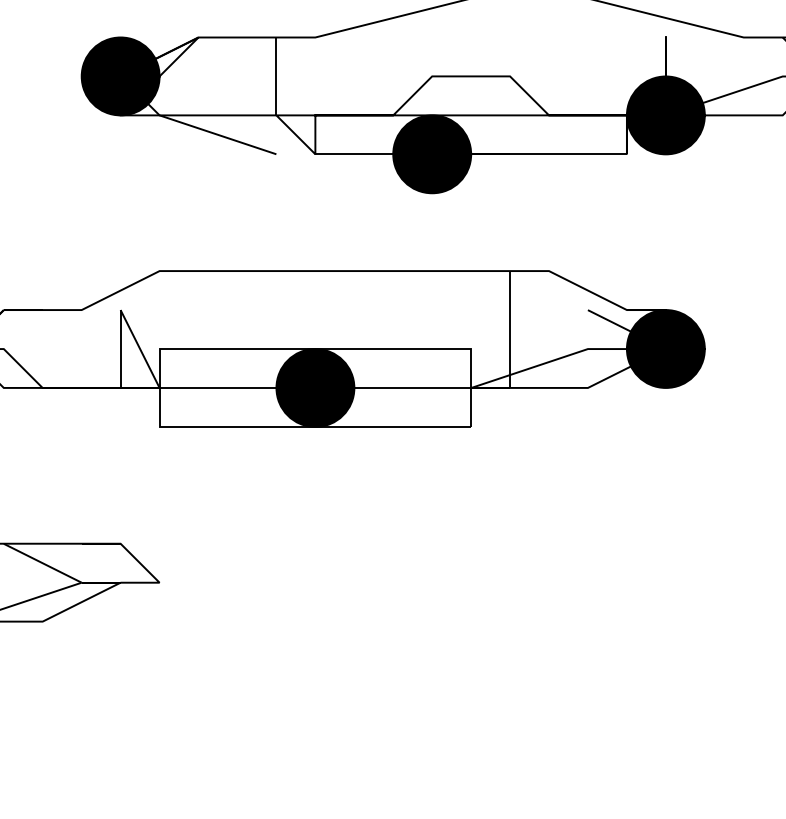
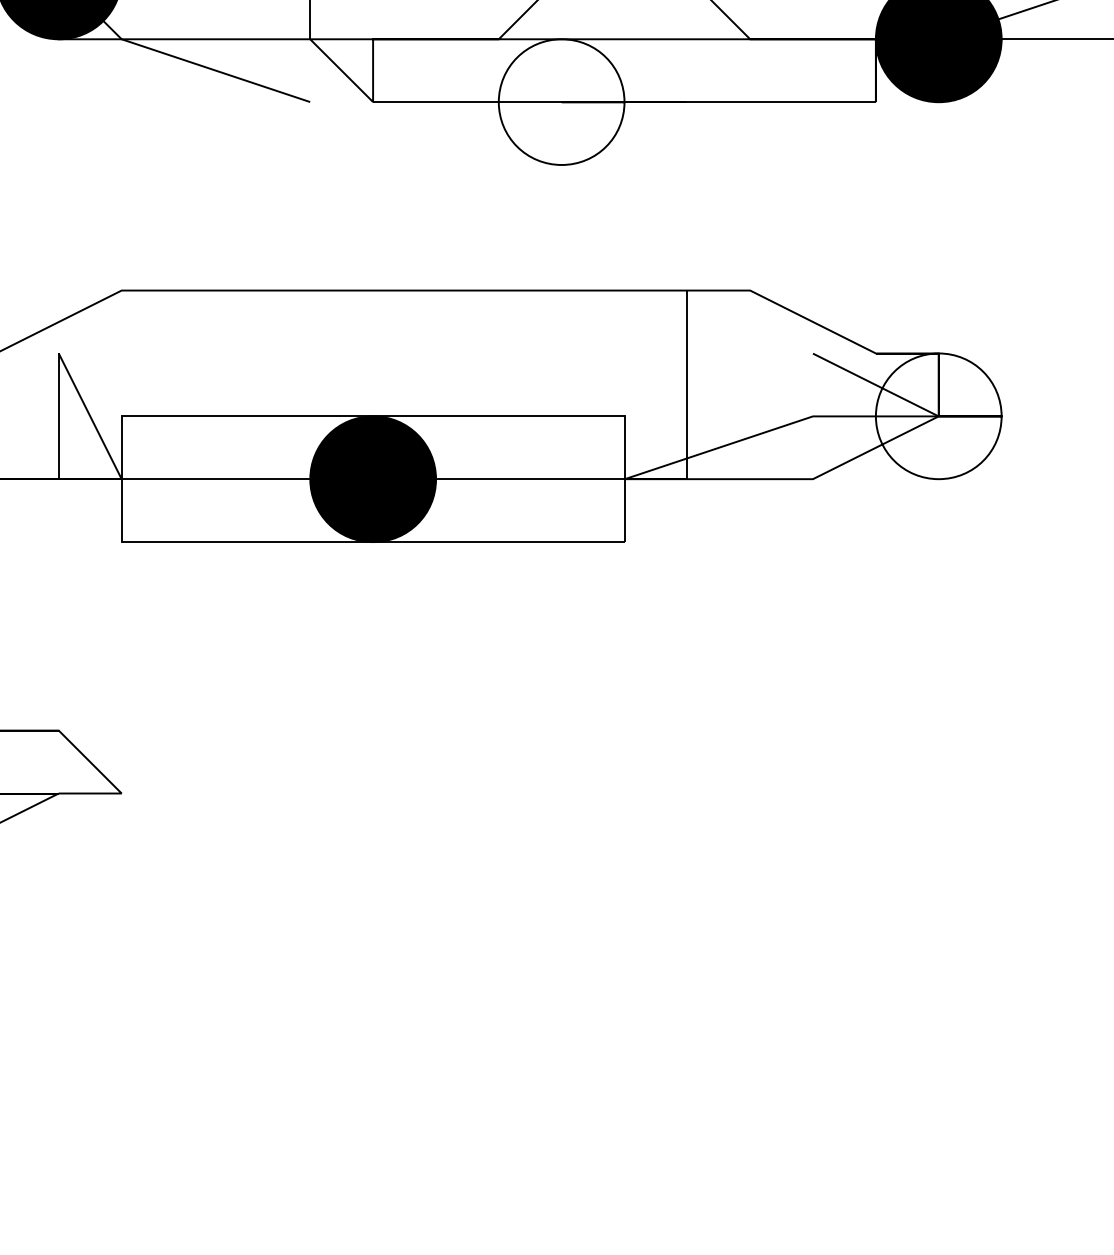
fill: (432, 154) -> (562, 102), removed
fill: (665, 348) -> (938, 415), removed

